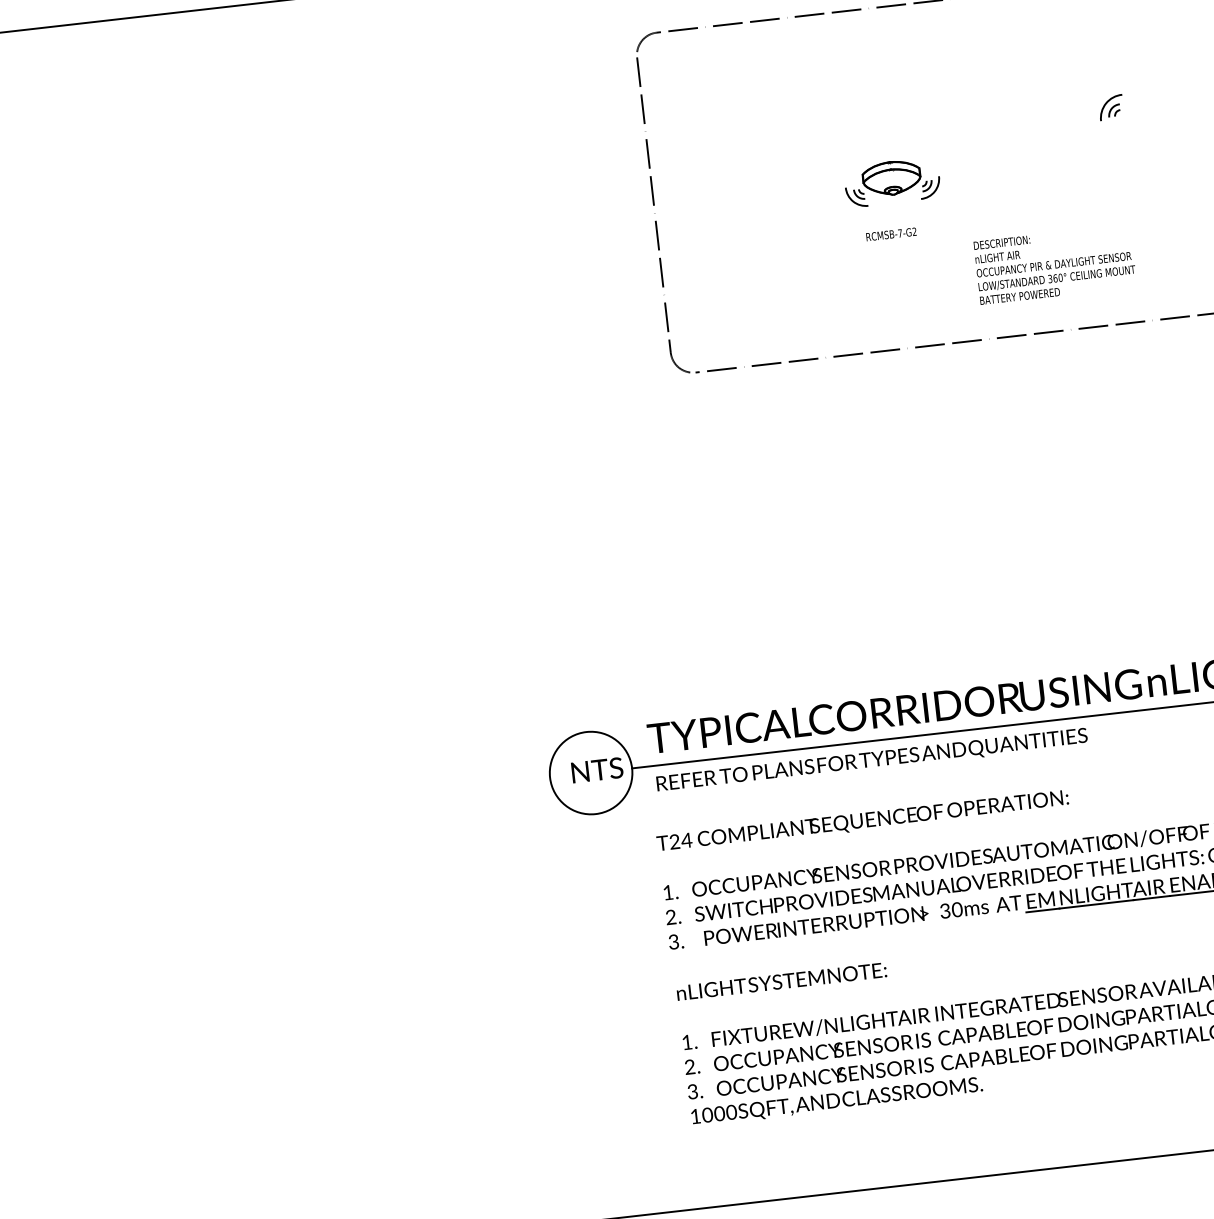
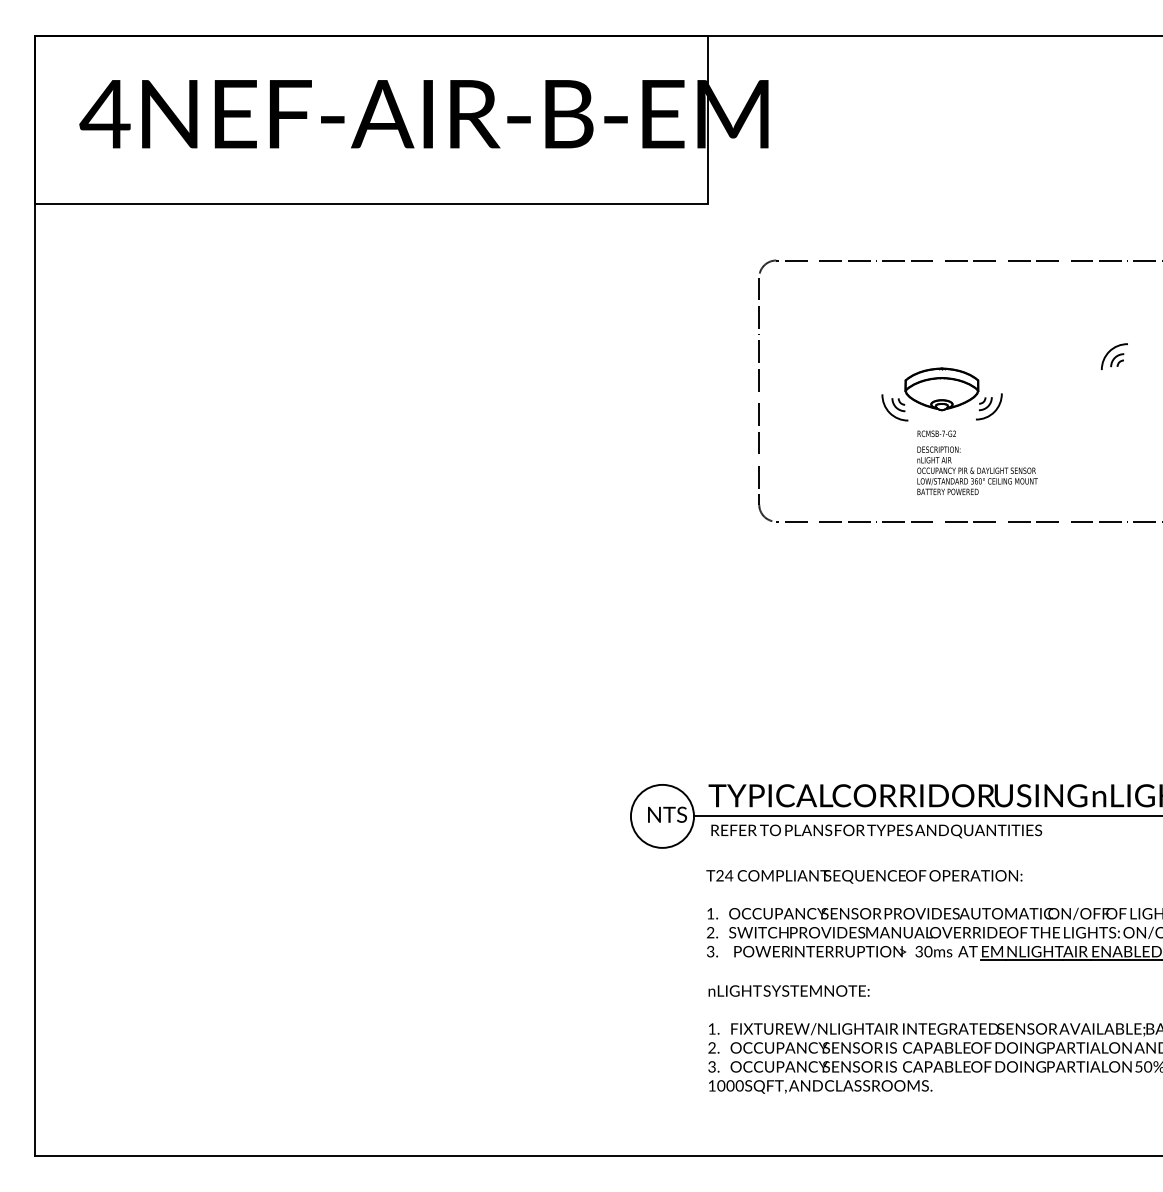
part: (1111, 107) -> (1114, 356), size x1.43
part: (891, 182) -> (941, 394), size x1.67
text: (1055, 264) -> (977, 470), moved

